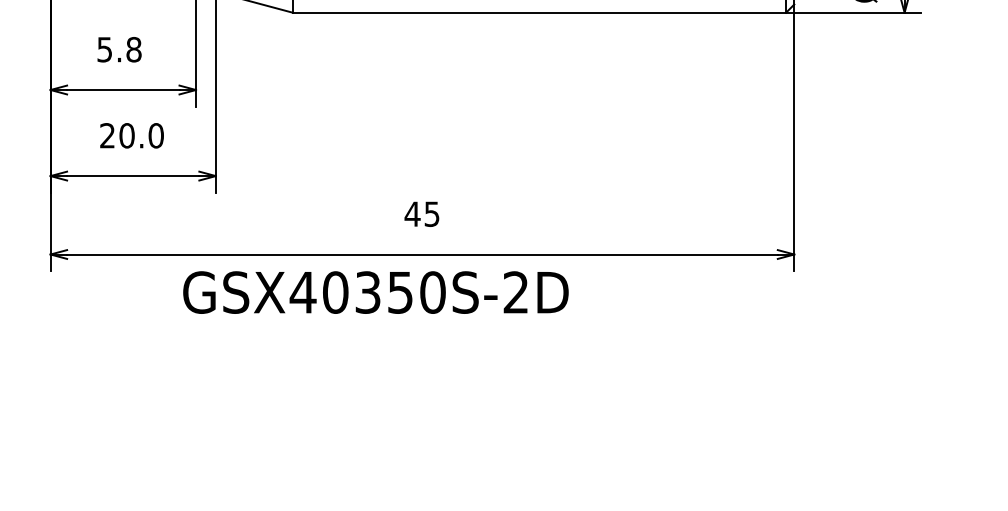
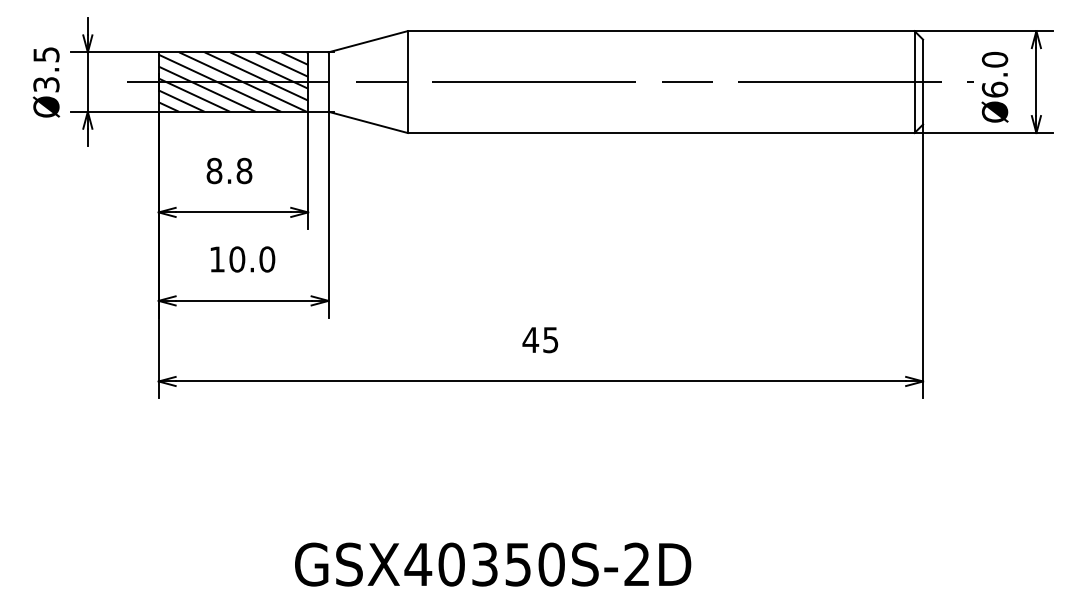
text: (104, 49) -> (214, 170), 5.8 -> 8.8
text: (106, 135) -> (216, 259), 20.0 -> 10.0
text: (376, 292) -> (493, 564), moved

